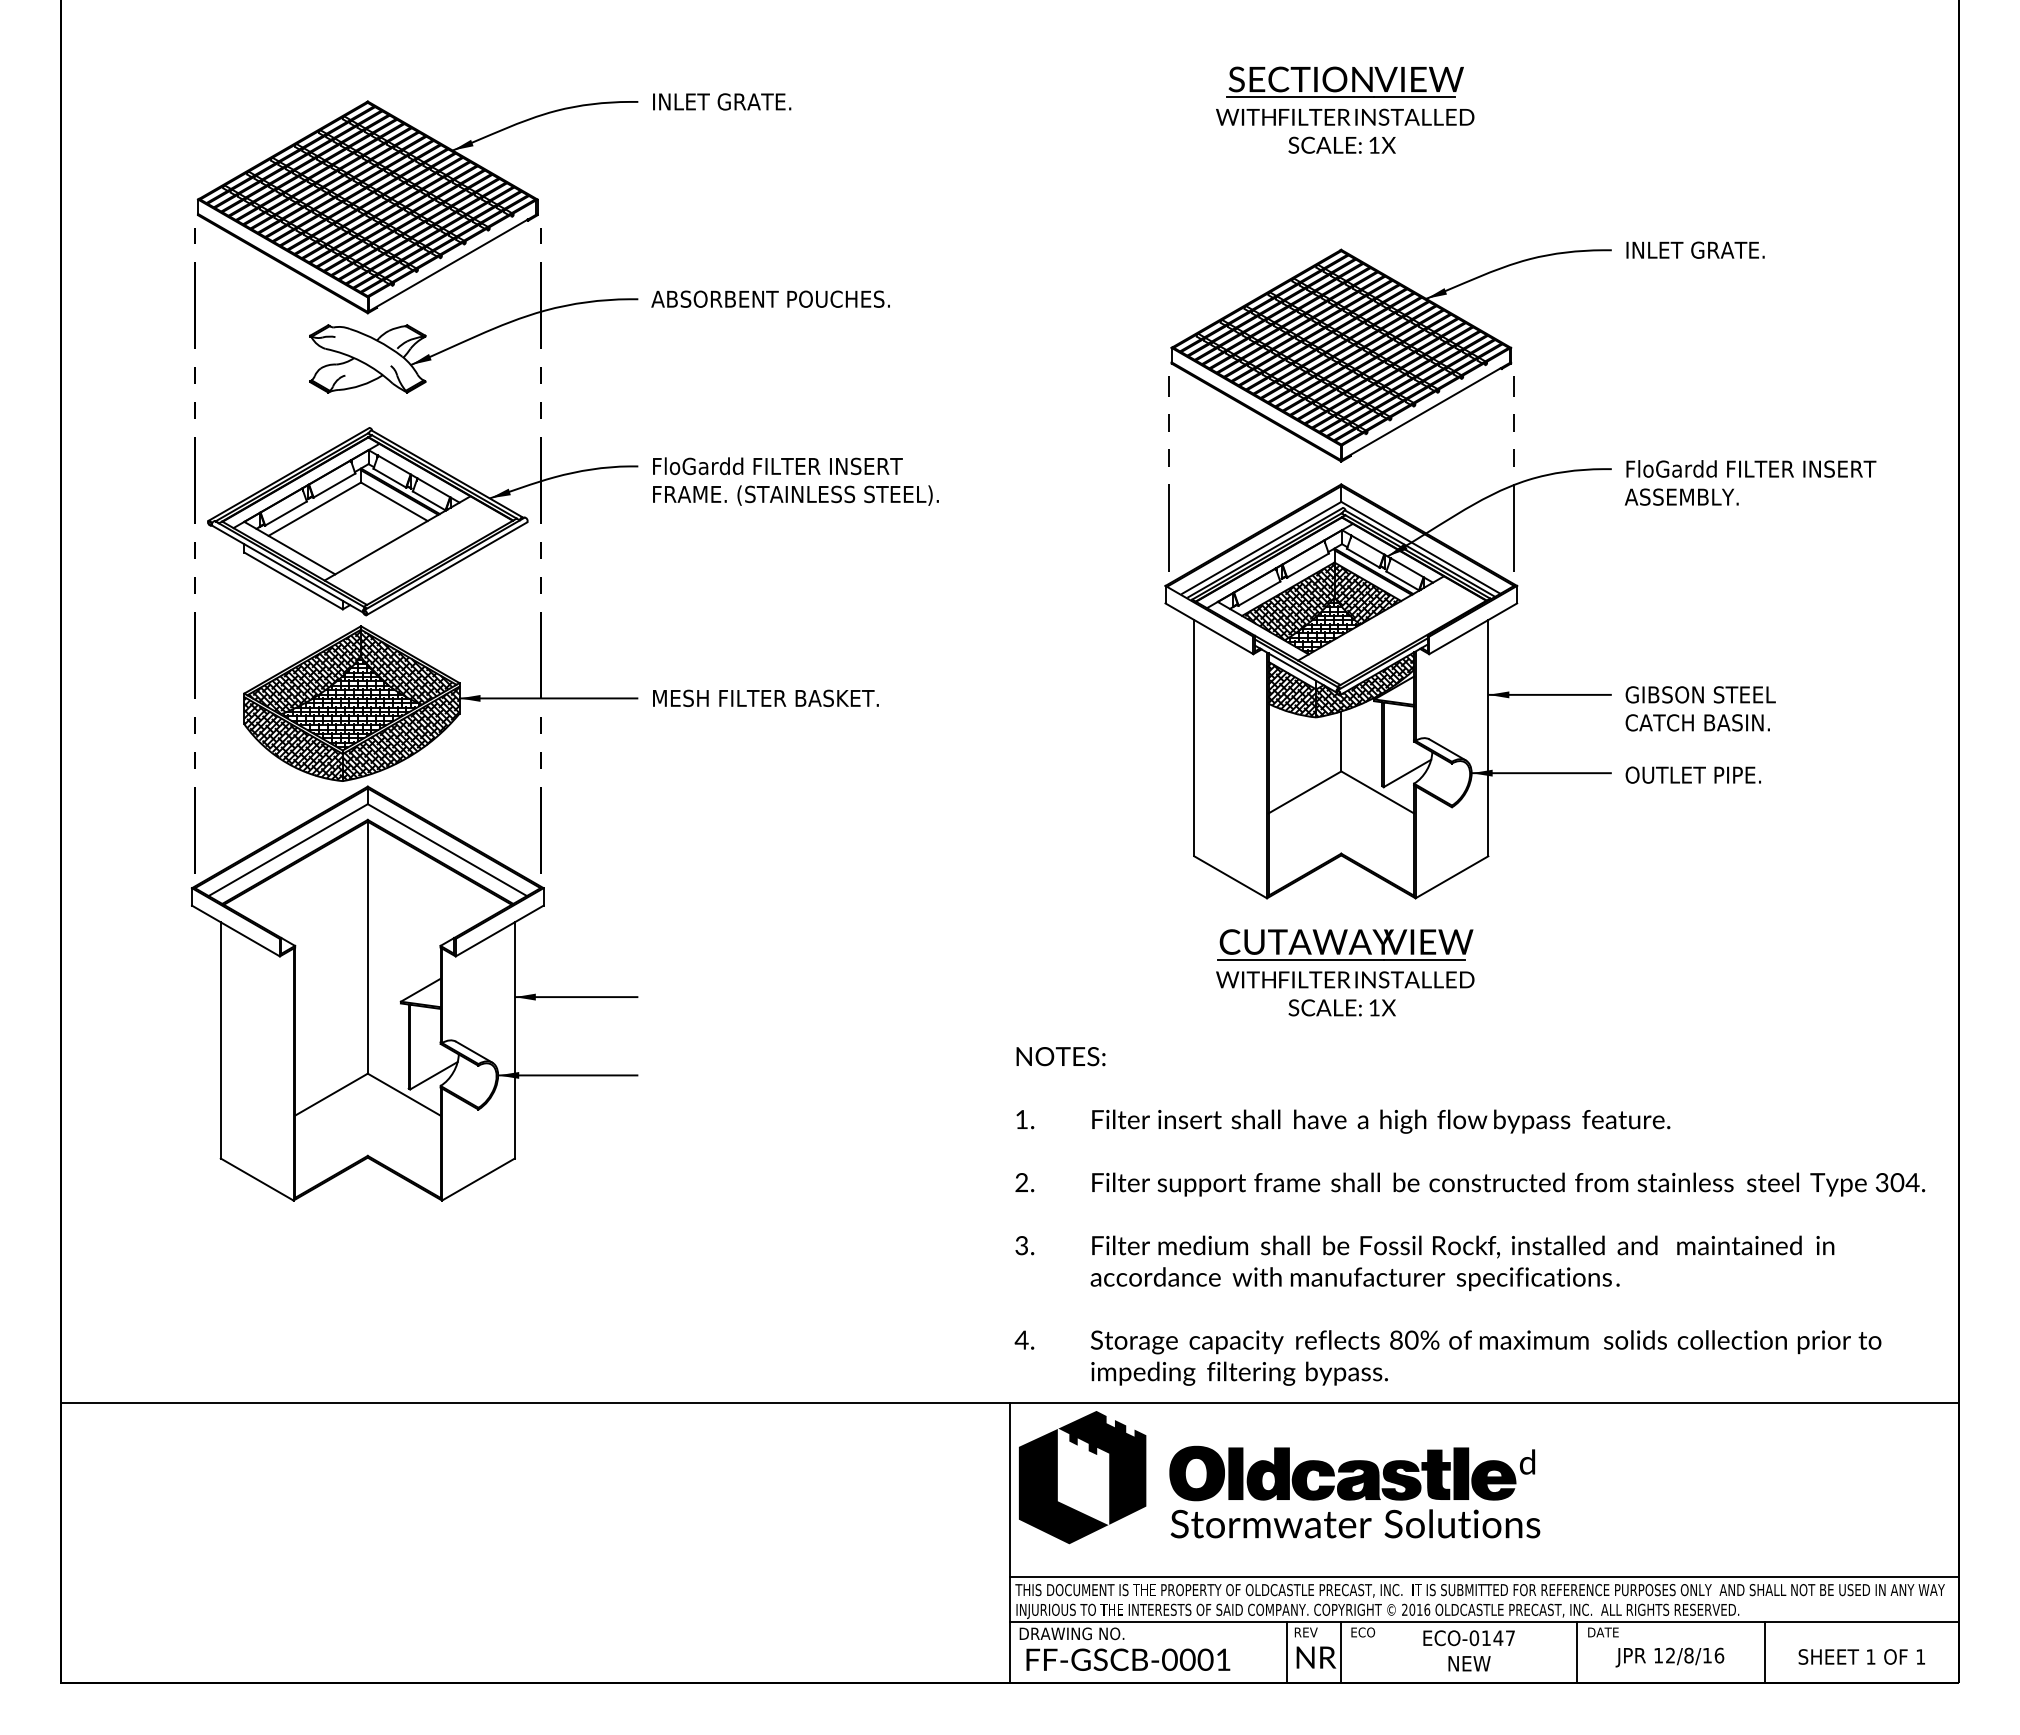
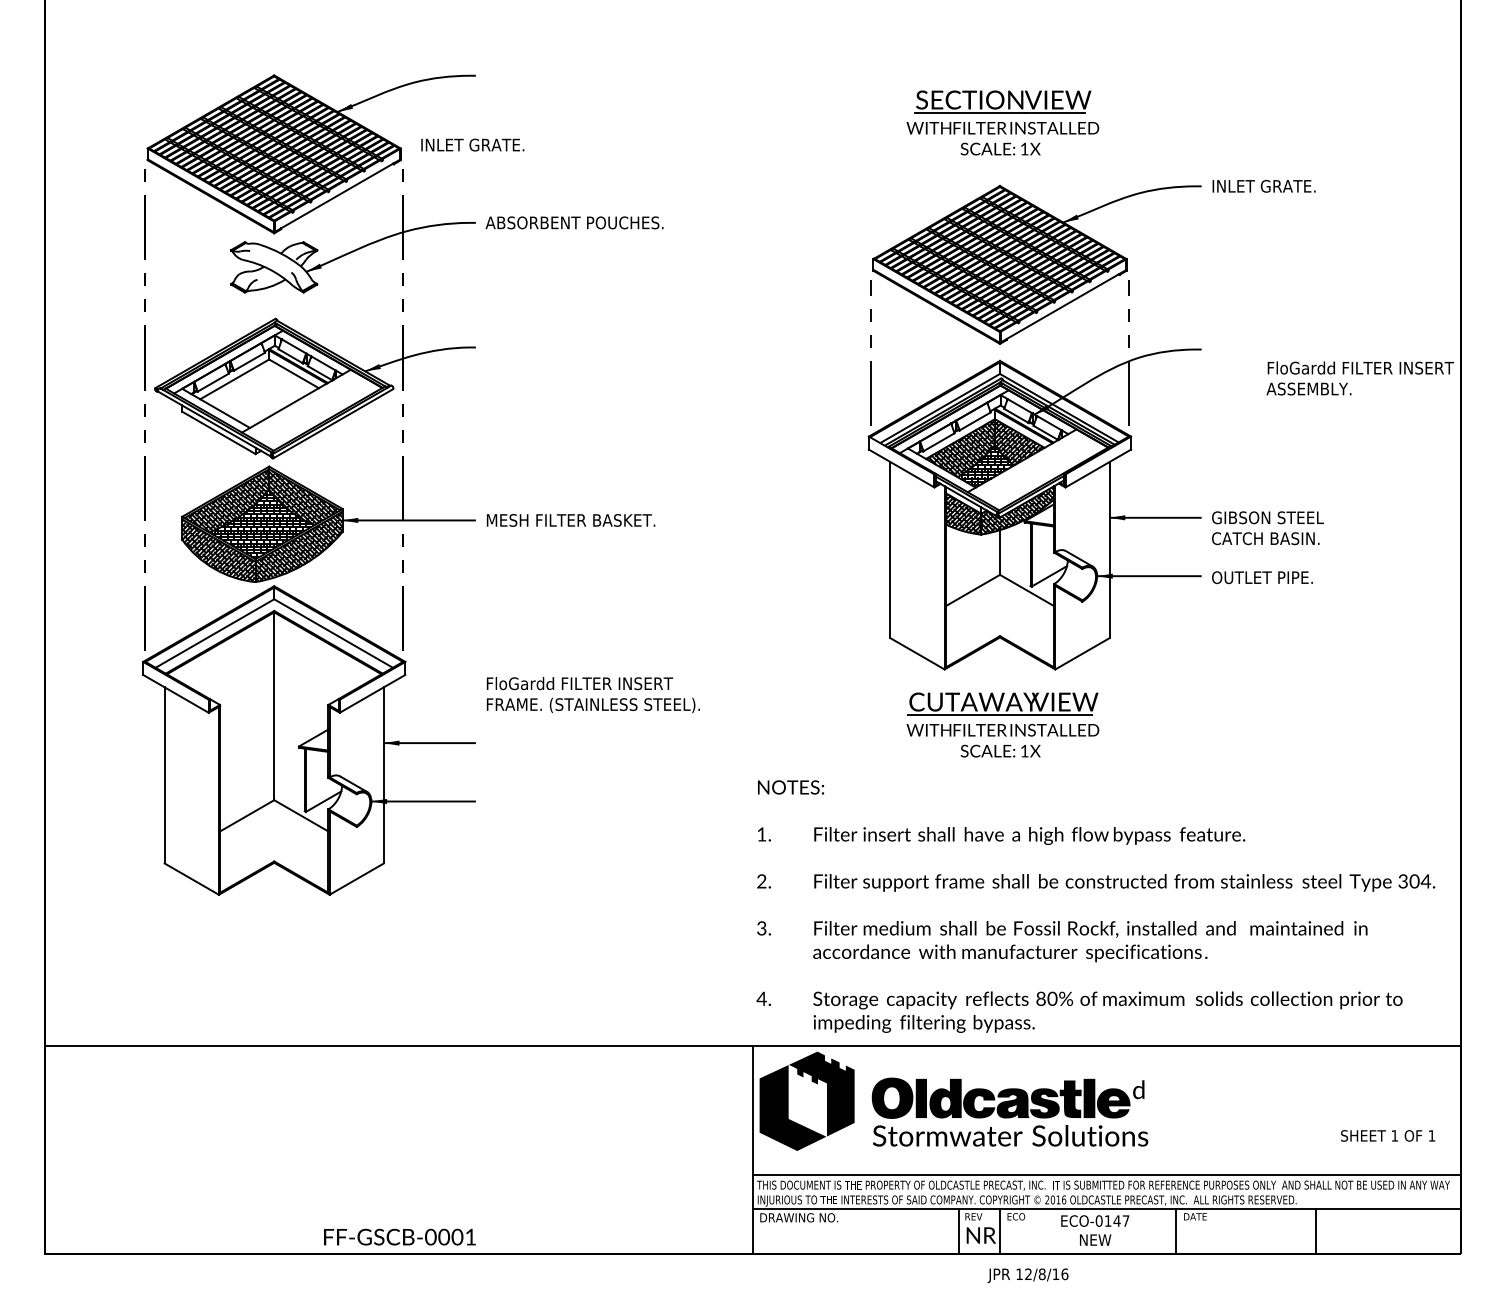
text: (722, 101) -> (473, 144), moved
part: (1345, 109) -> (1003, 122), moved
text: (795, 481) -> (593, 694), moved
text: (1750, 482) -> (1360, 378), moved
text: (1861, 1656) -> (1387, 1135), moved
text: (1669, 1657) -> (1027, 1275), moved
text: (1128, 1659) -> (400, 1236), moved

